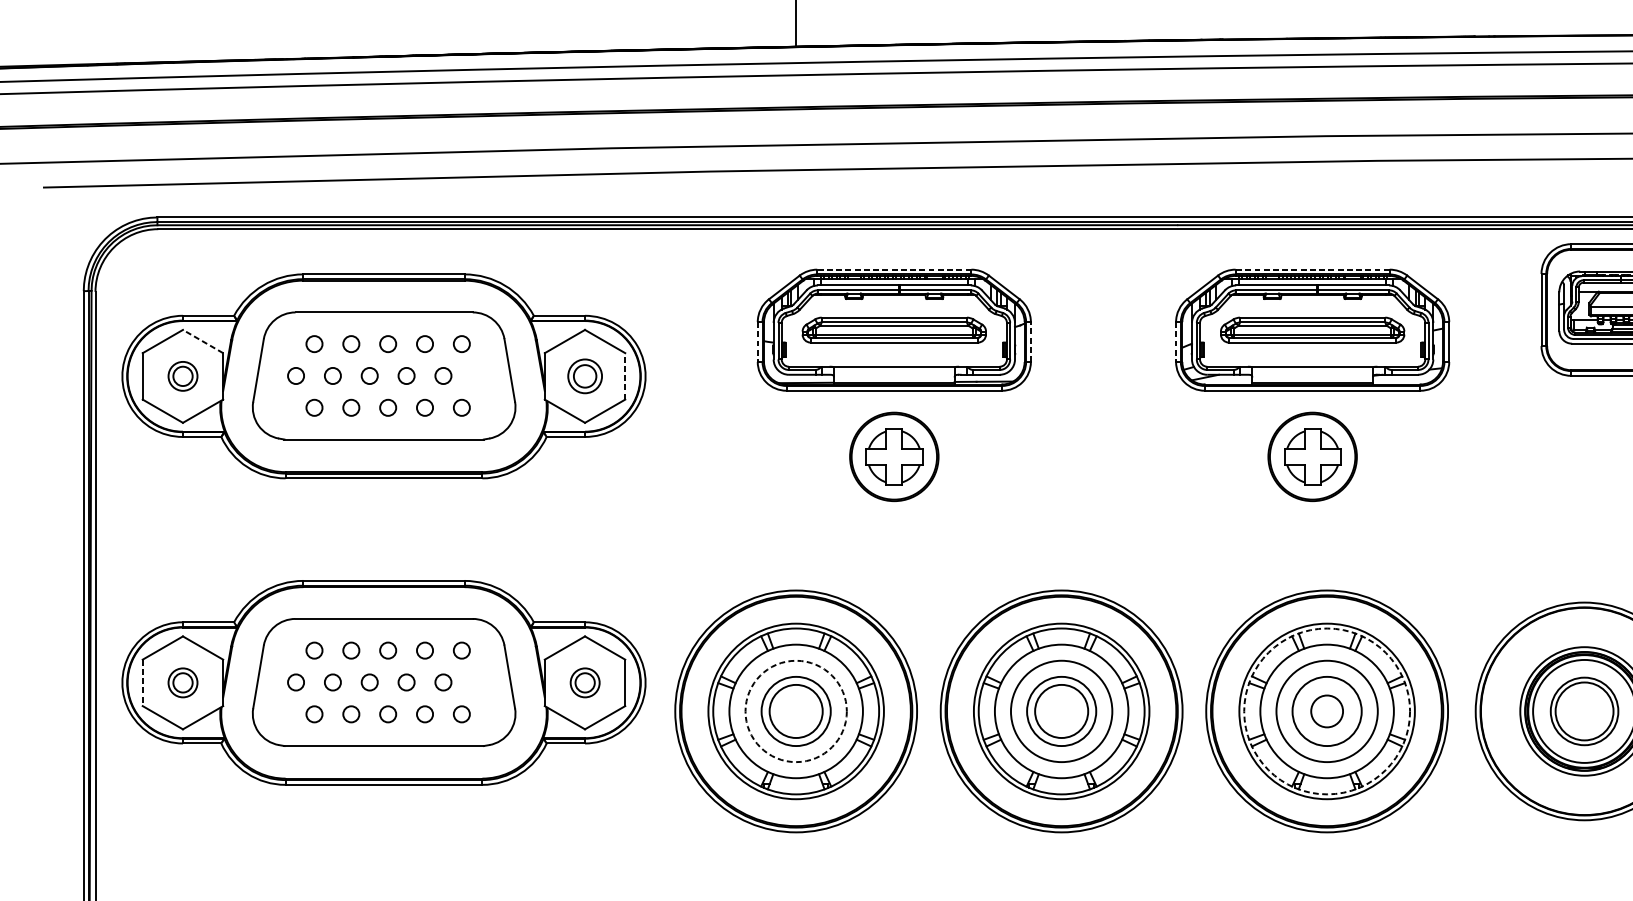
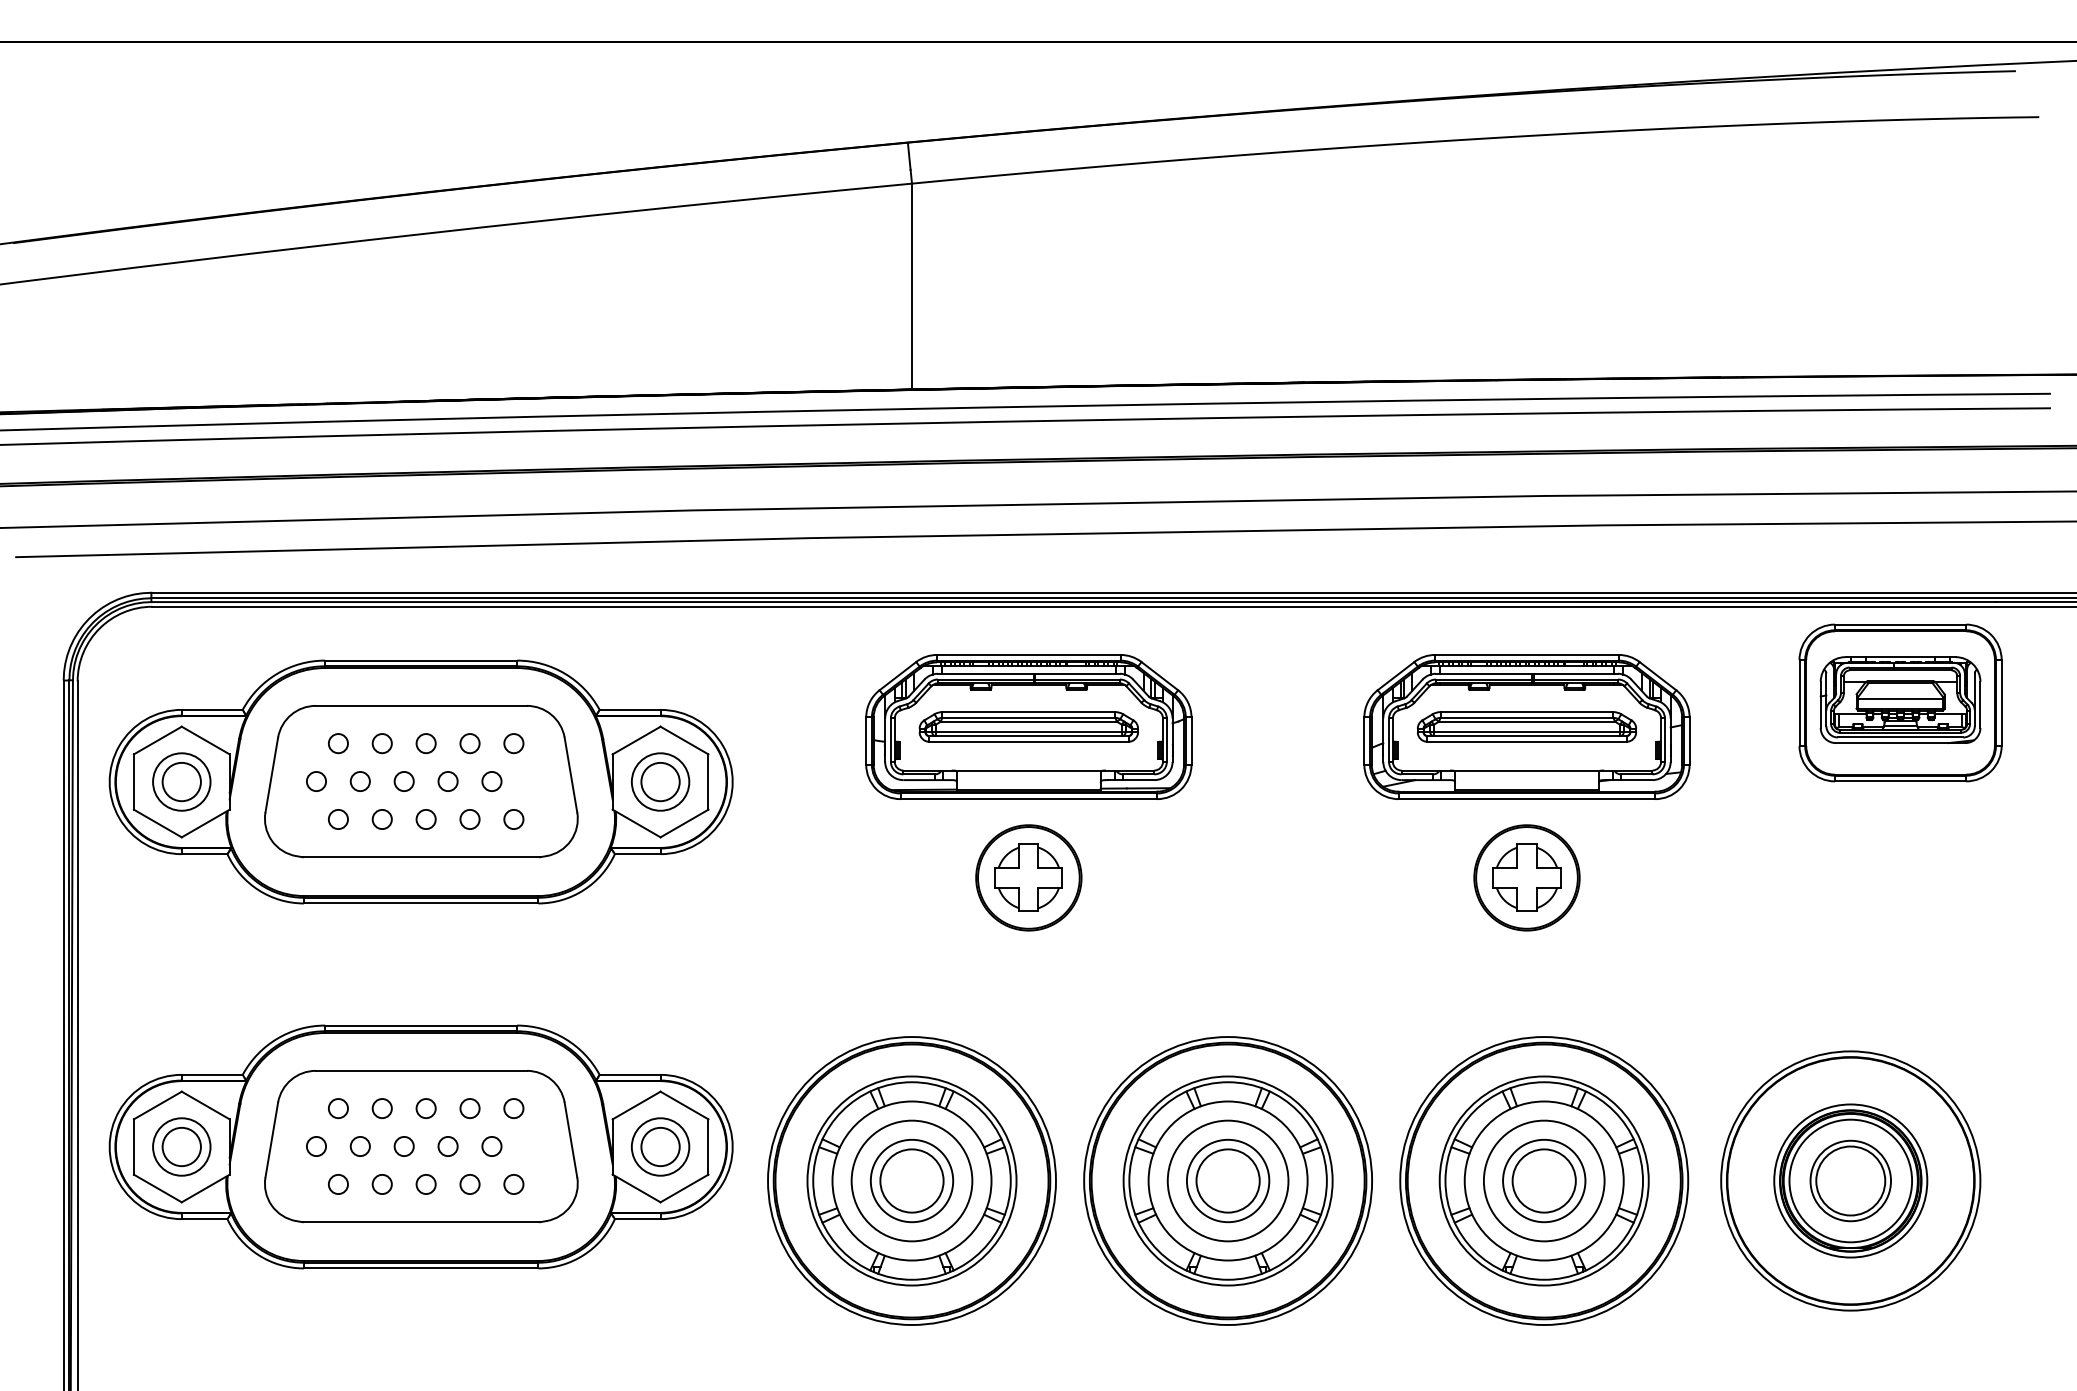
line: (894, 269) -> (1028, 654), dashed -> solid
line: (1313, 269) -> (1527, 654), dashed -> solid
line: (202, 341) -> (205, 740), dashed -> solid
line: (757, 342) -> (866, 741), dashed -> solid
line: (1030, 342) -> (1191, 741), dashed -> solid
line: (1176, 342) -> (1364, 741), dashed -> solid
part: (182, 375) -> (181, 781), size x1.67
part: (584, 375) -> (660, 781), size x1.43
line: (625, 376) -> (708, 782), dashed -> solid
part: (182, 682) -> (181, 1146), size x1.67
part: (584, 682) -> (660, 1146), size x1.67
line: (142, 683) -> (133, 1147), dashed -> solid
circle: (795, 711) -> (911, 1180), dashed -> solid
circle: (1326, 711) -> (1543, 1180), size x1.67
circle: (1327, 711) -> (1544, 1180), dashed -> solid

